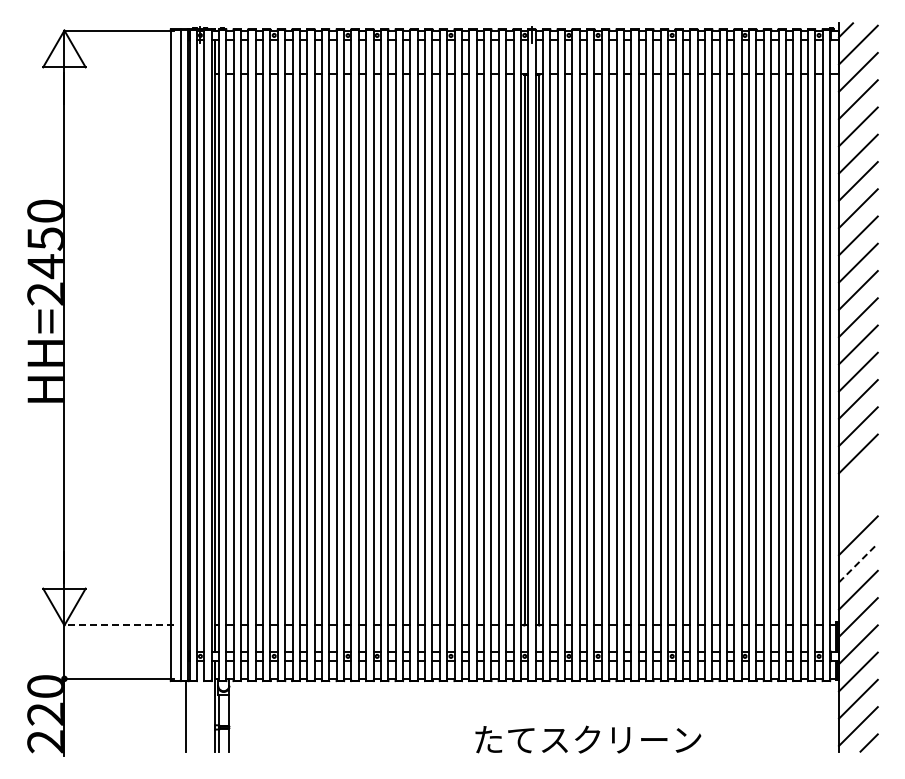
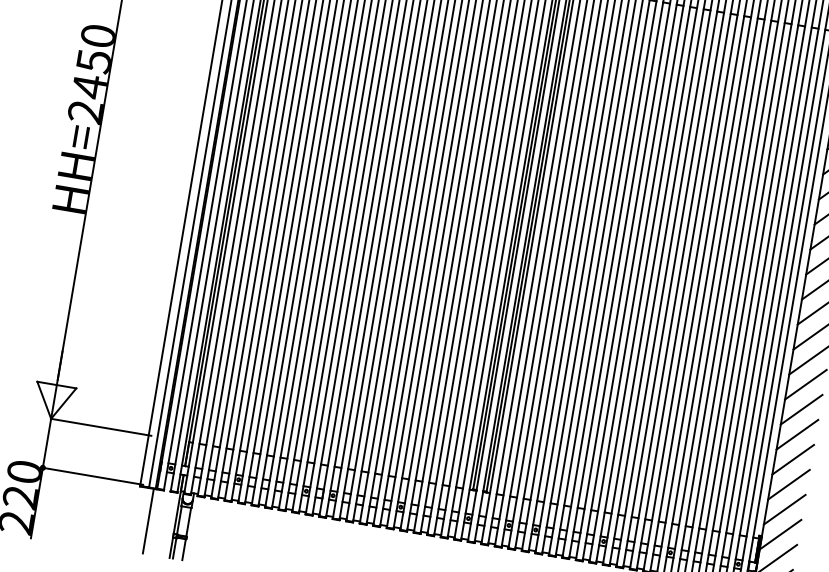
line: (858, 480) -> (801, 409), added
line: (858, 508) -> (797, 434), added
line: (858, 562) -> (789, 484), dashed -> solid
line: (118, 625) -> (100, 427), dashed -> solid

